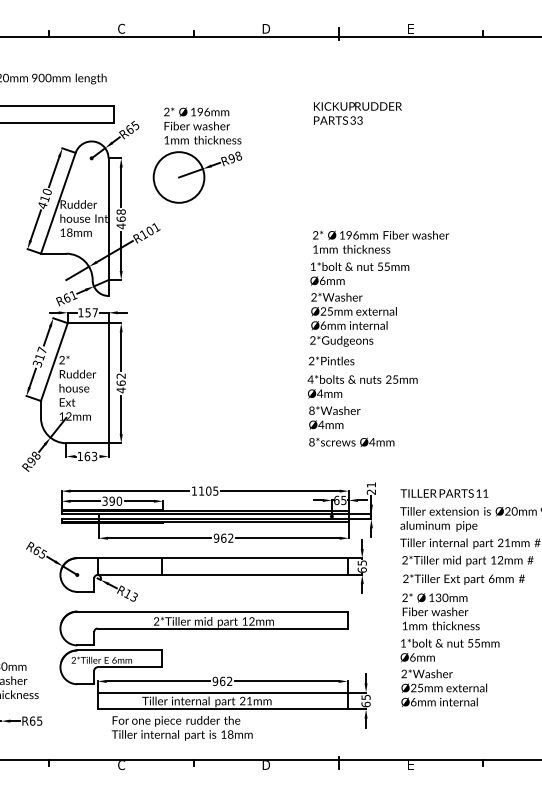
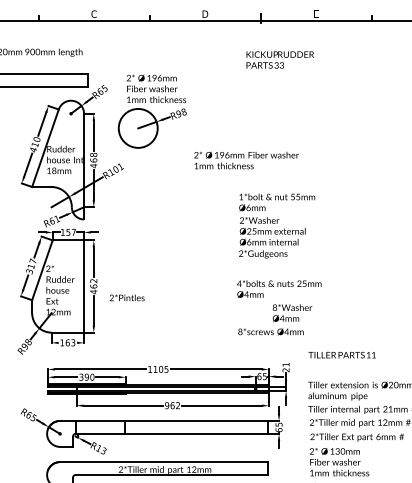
text: (357, 113) -> (279, 60), moved
text: (380, 241) -> (246, 159), moved
text: (331, 360) -> (127, 297), moved
text: (334, 417) -> (292, 312), moved
text: (444, 493) -> (342, 355), moved

